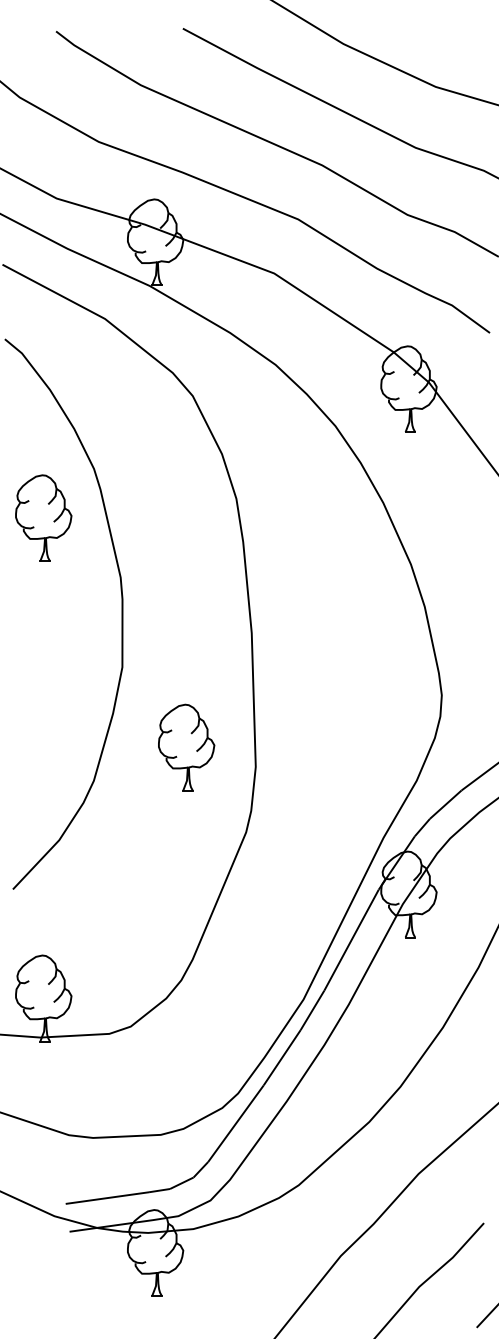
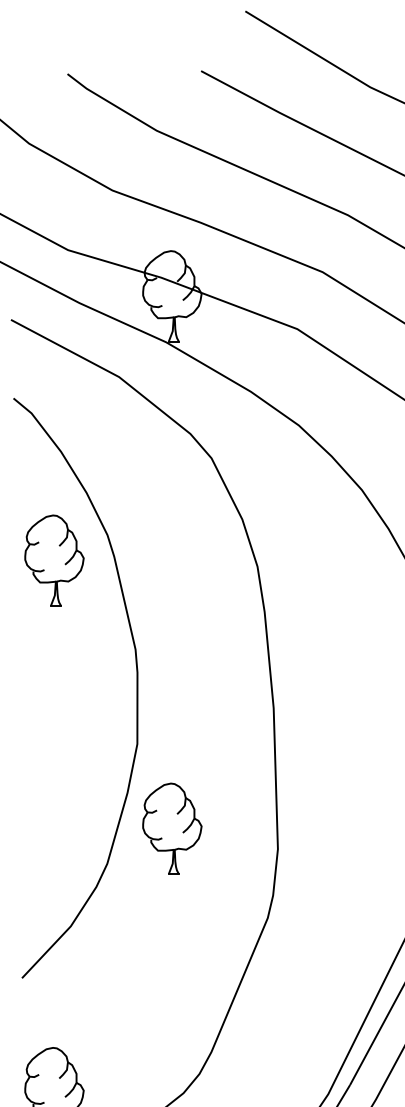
part: (43, 517) -> (54, 559), moved
part: (186, 747) -> (172, 828), moved

